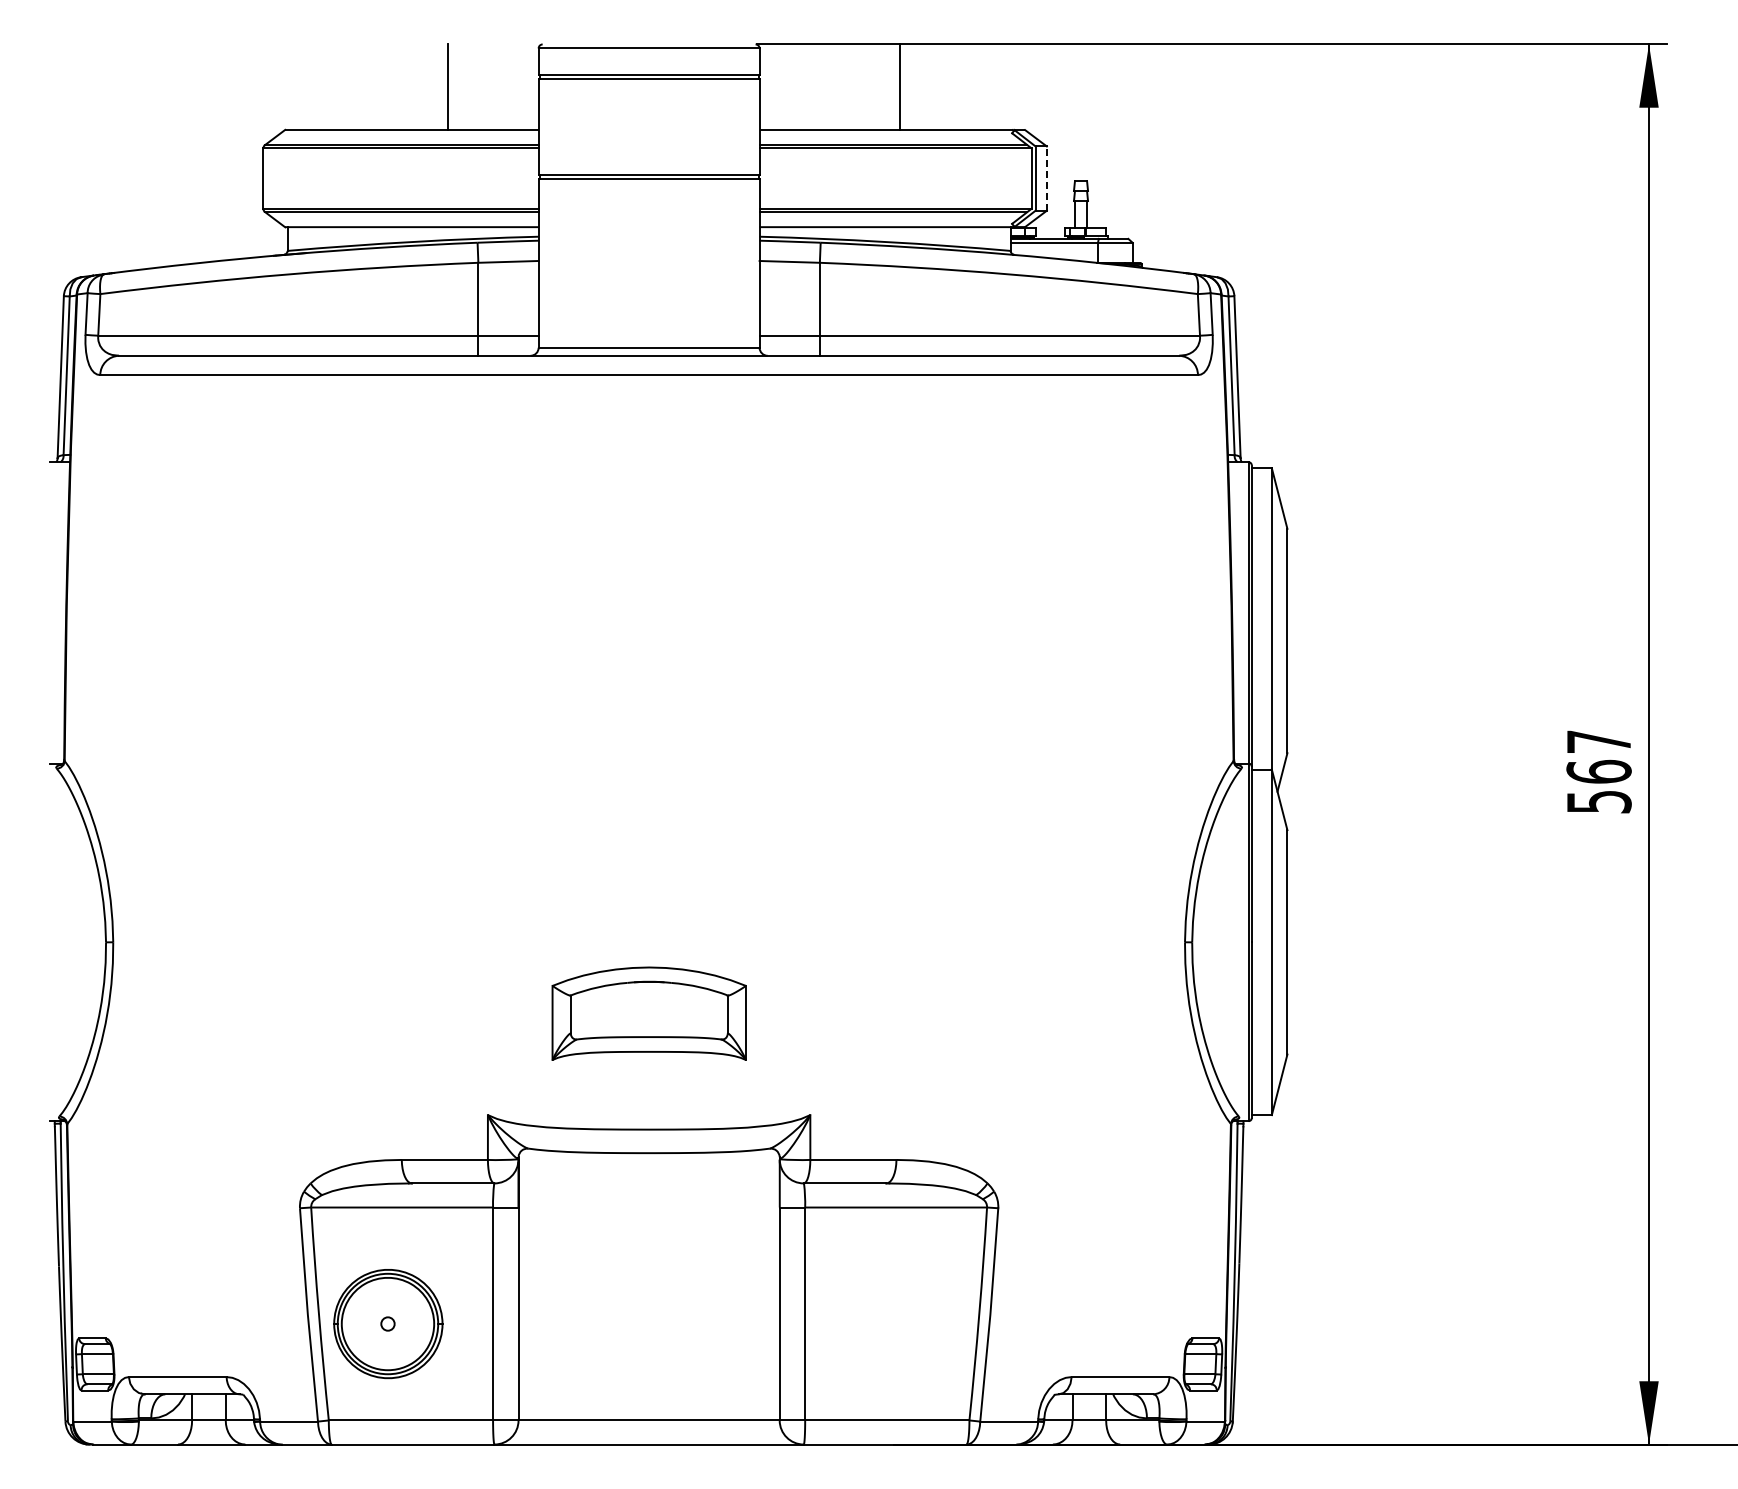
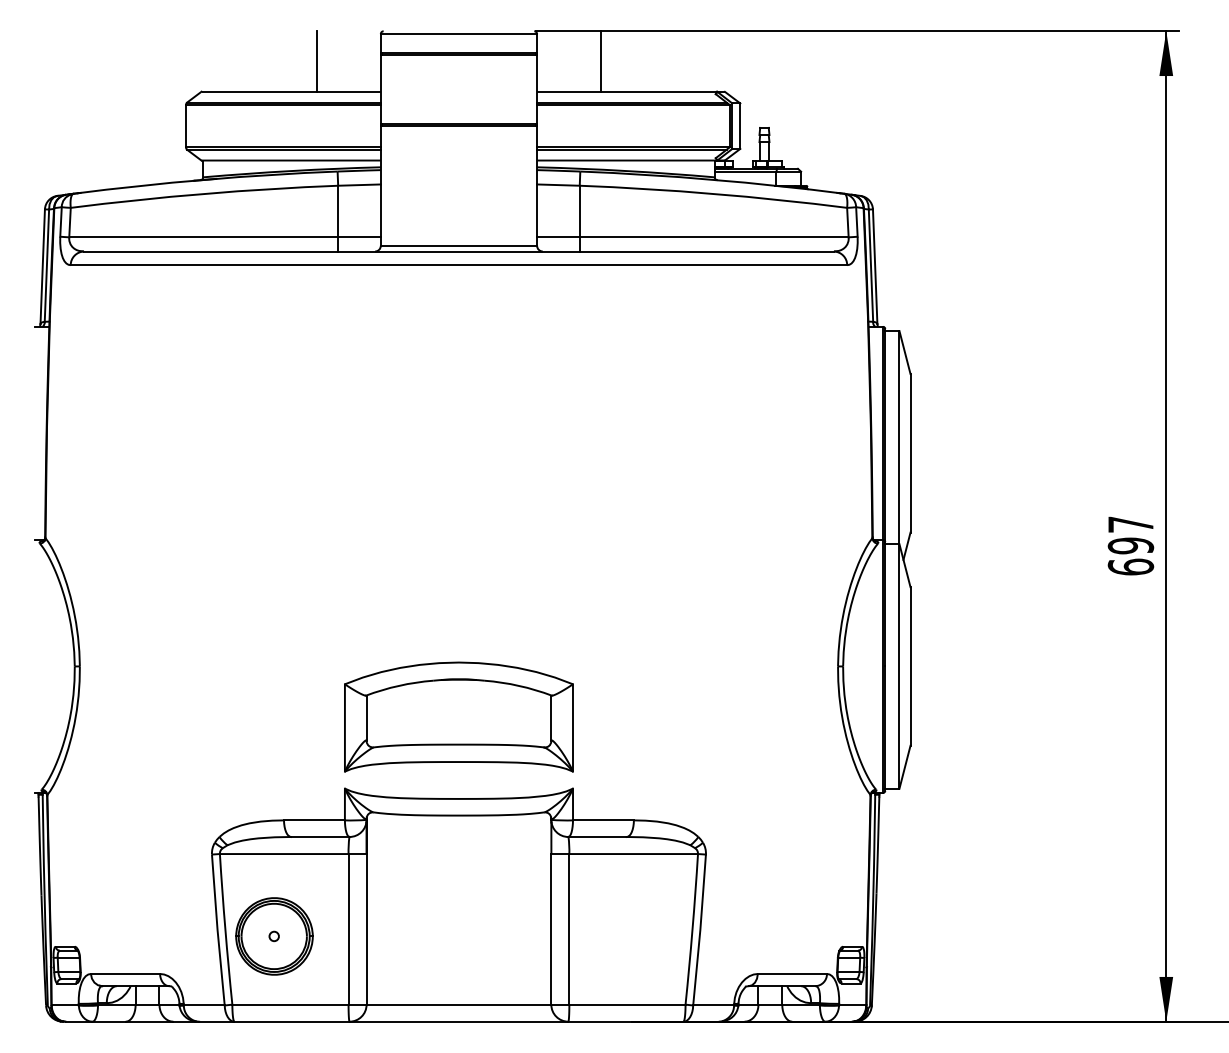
line: (900, 87) -> (601, 61), moved
line: (1046, 178) -> (740, 126), dashed -> solid
text: (1598, 786) -> (1130, 556), 567 -> 697
part: (649, 1013) -> (459, 716), size x1.67

